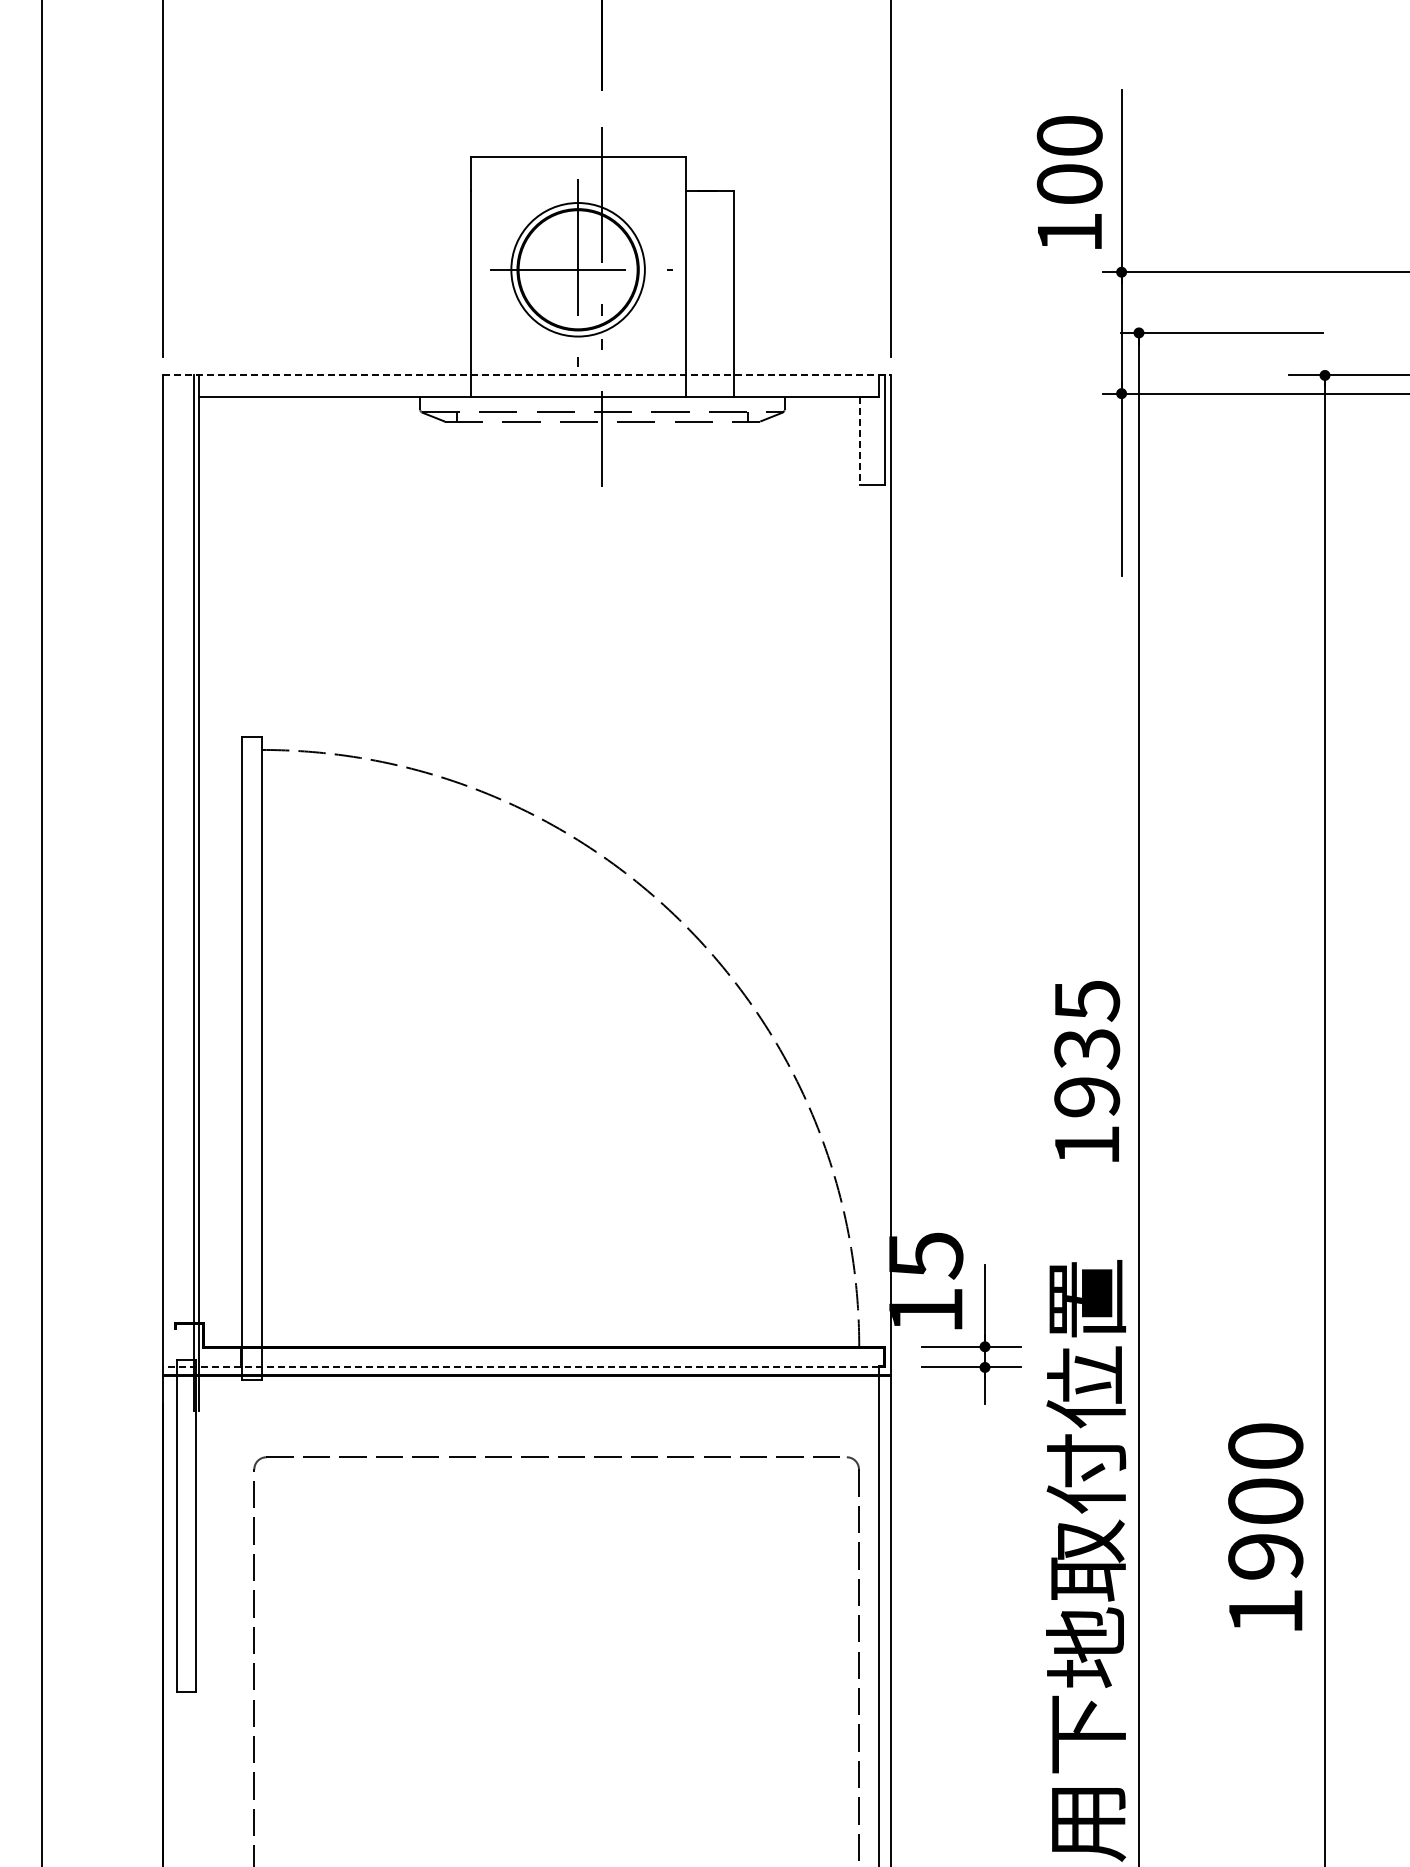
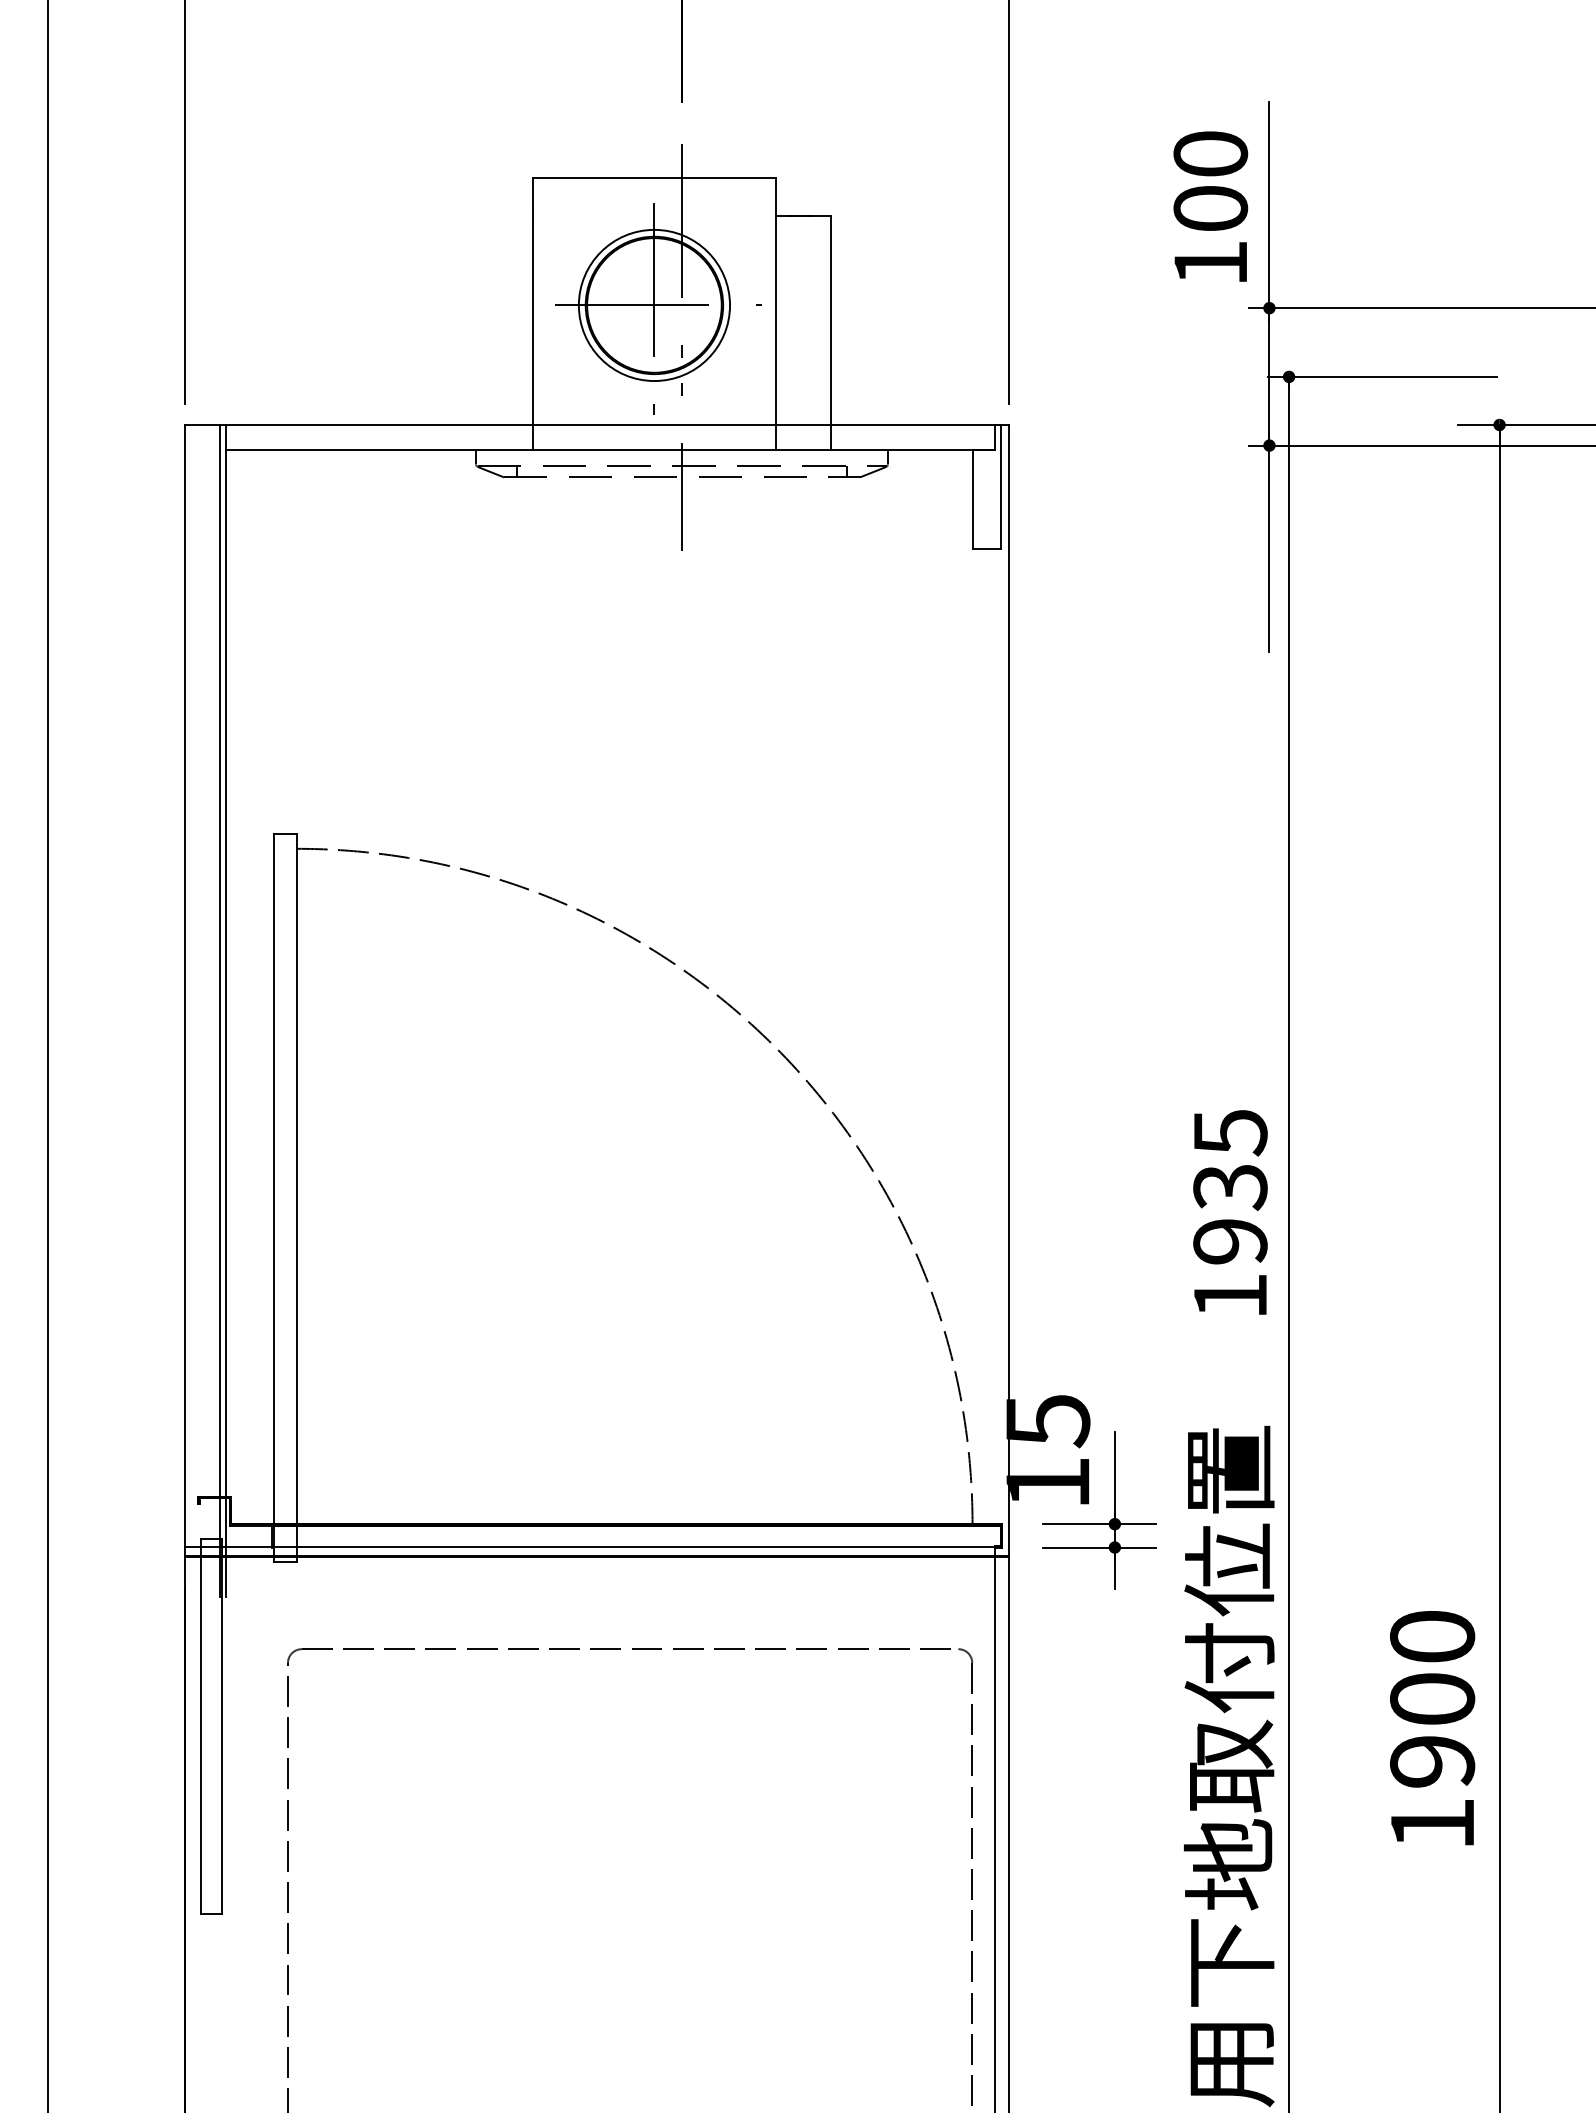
line: (527, 375) -> (597, 425), dashed -> solid
line: (859, 441) -> (972, 499), dashed -> solid
line: (520, 1367) -> (589, 1547), dashed -> solid

